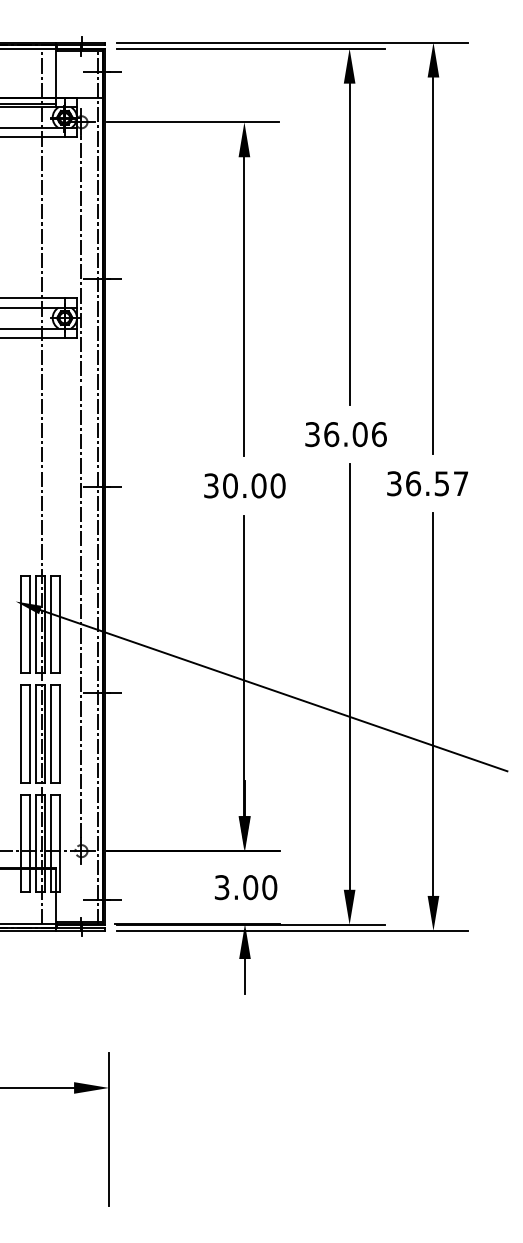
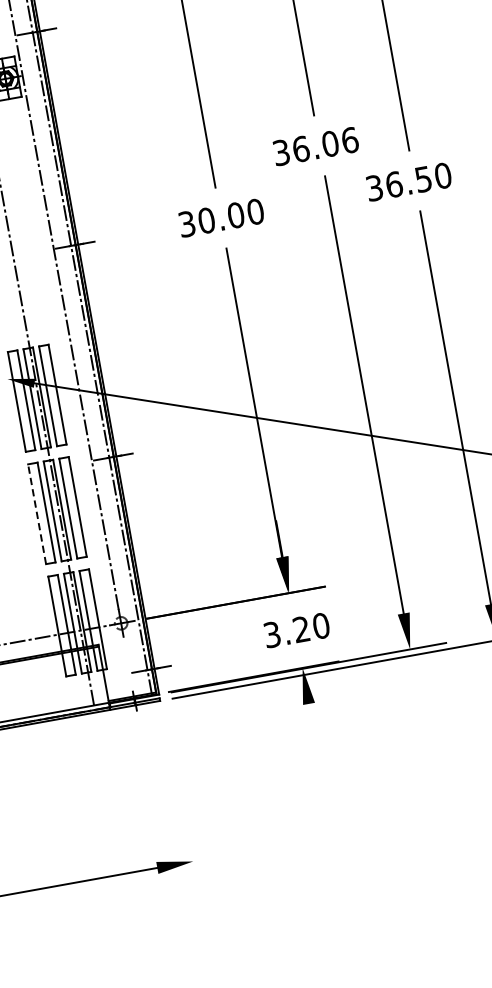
text: (460, 483) -> (442, 175), 36.57 -> 36.50
line: (20, 734) -> (36, 514), solid -> dashed
text: (250, 887) -> (301, 629), 3.00 -> 3.20
line: (245, 976) -> (312, 721), removed
line: (109, 1128) -> (201, 903), removed

